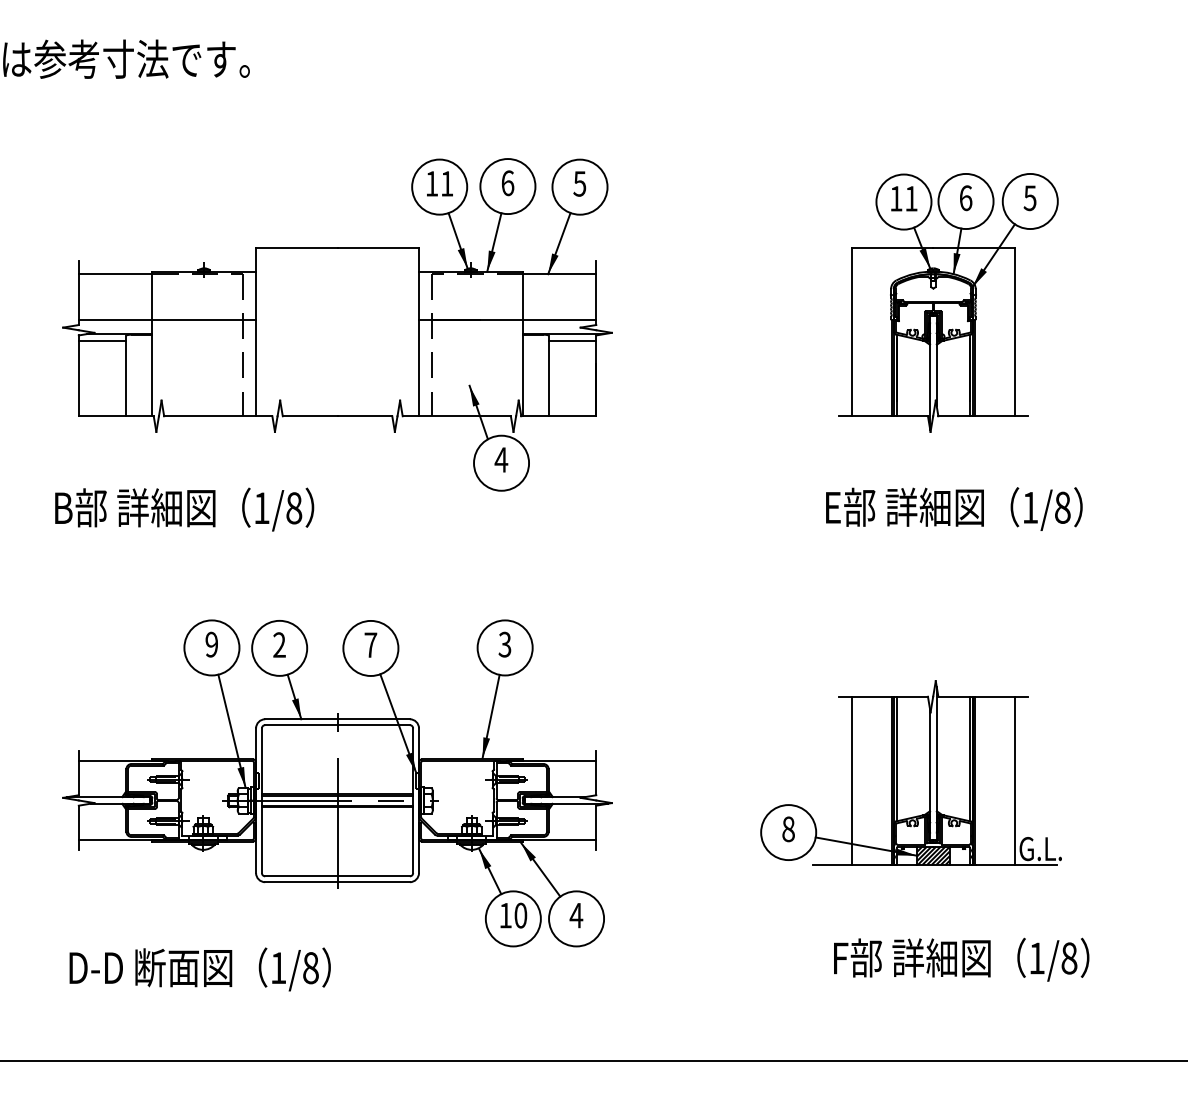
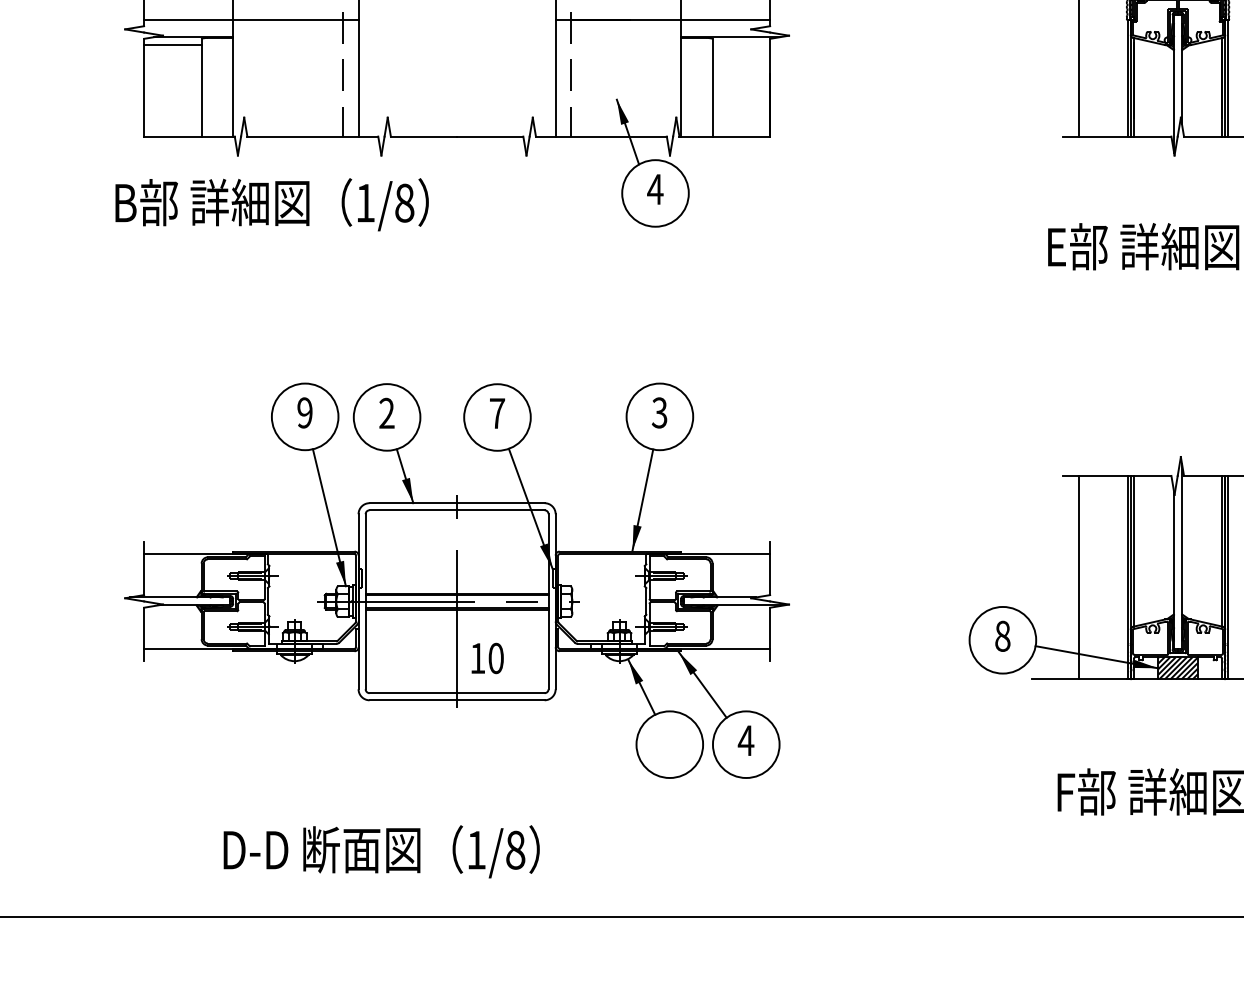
line: (572, 340) -> (741, 44), removed
text: (184, 509) -> (271, 204), moved
text: (513, 915) -> (487, 658), moved
text: (199, 969) -> (380, 851), moved

